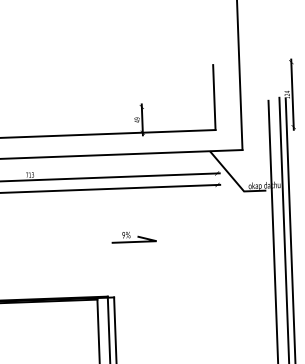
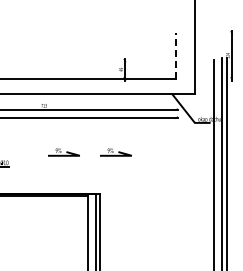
line: (214, 97) -> (176, 55), solid -> dashed
part: (59, 240) -> (63, 152), added

